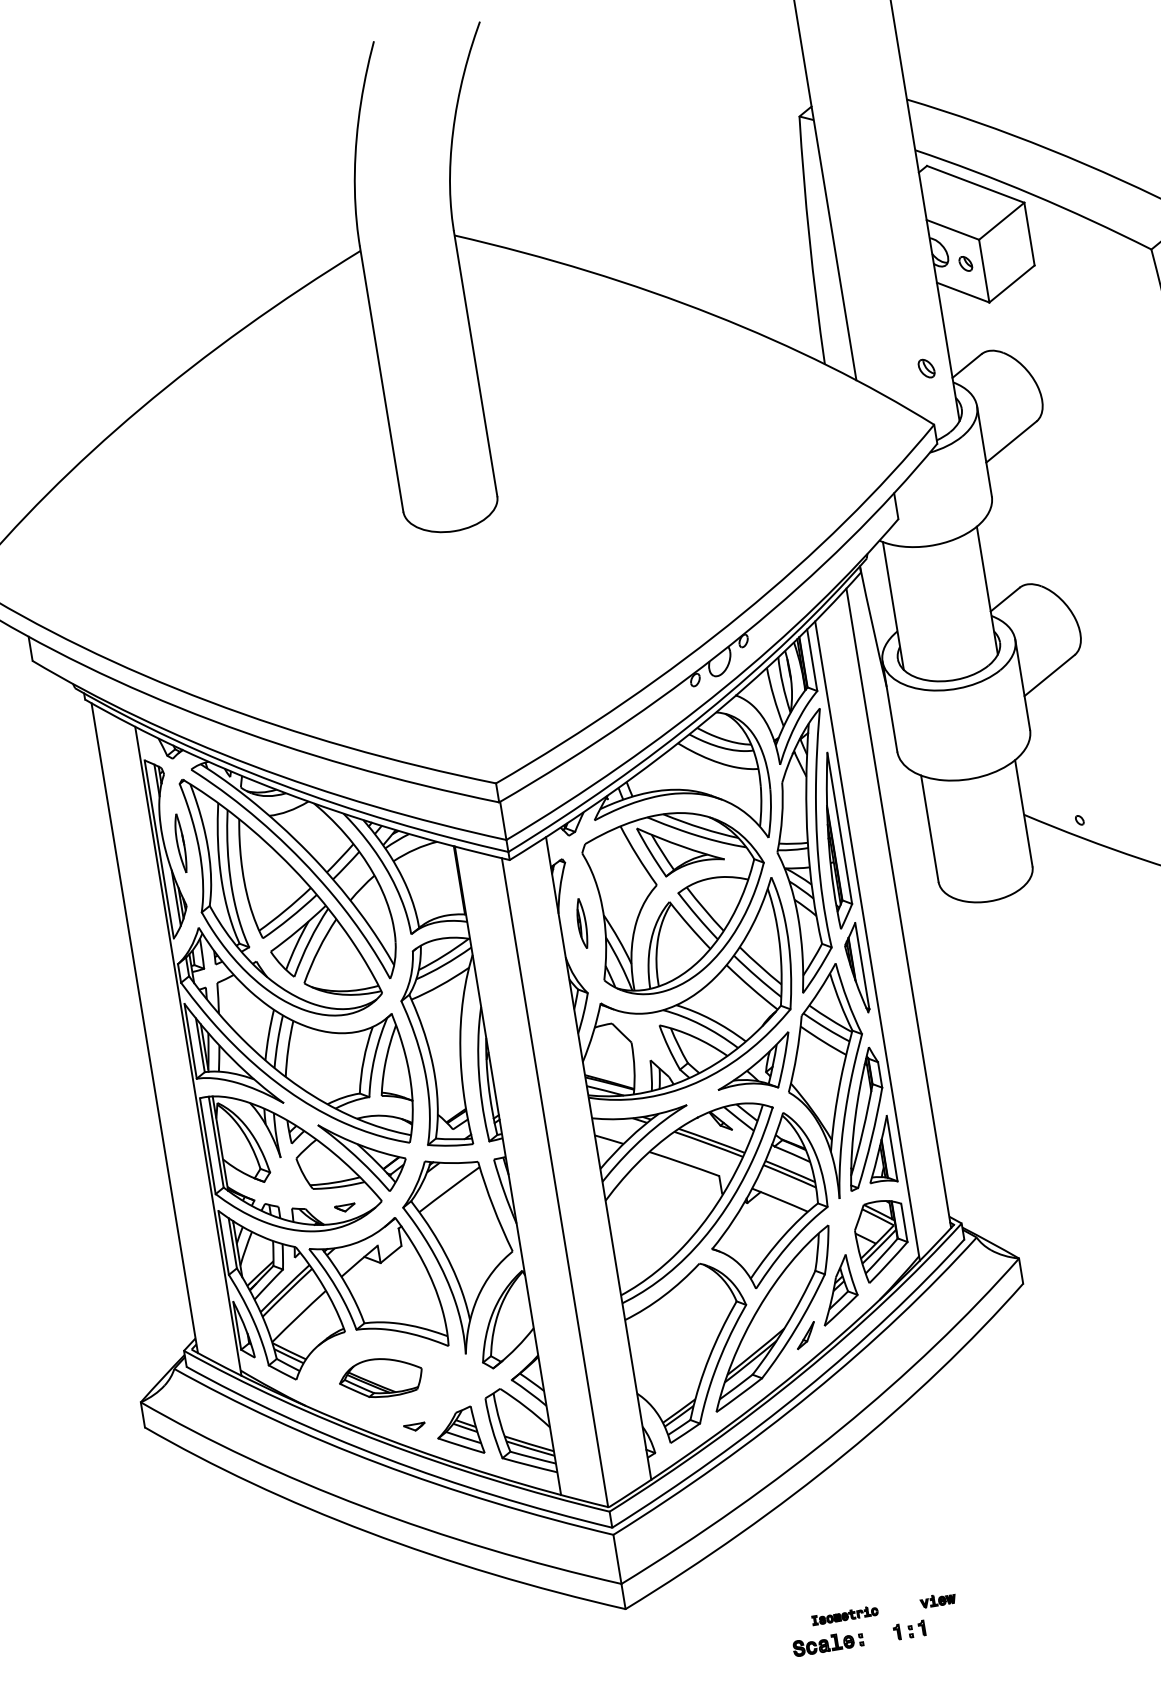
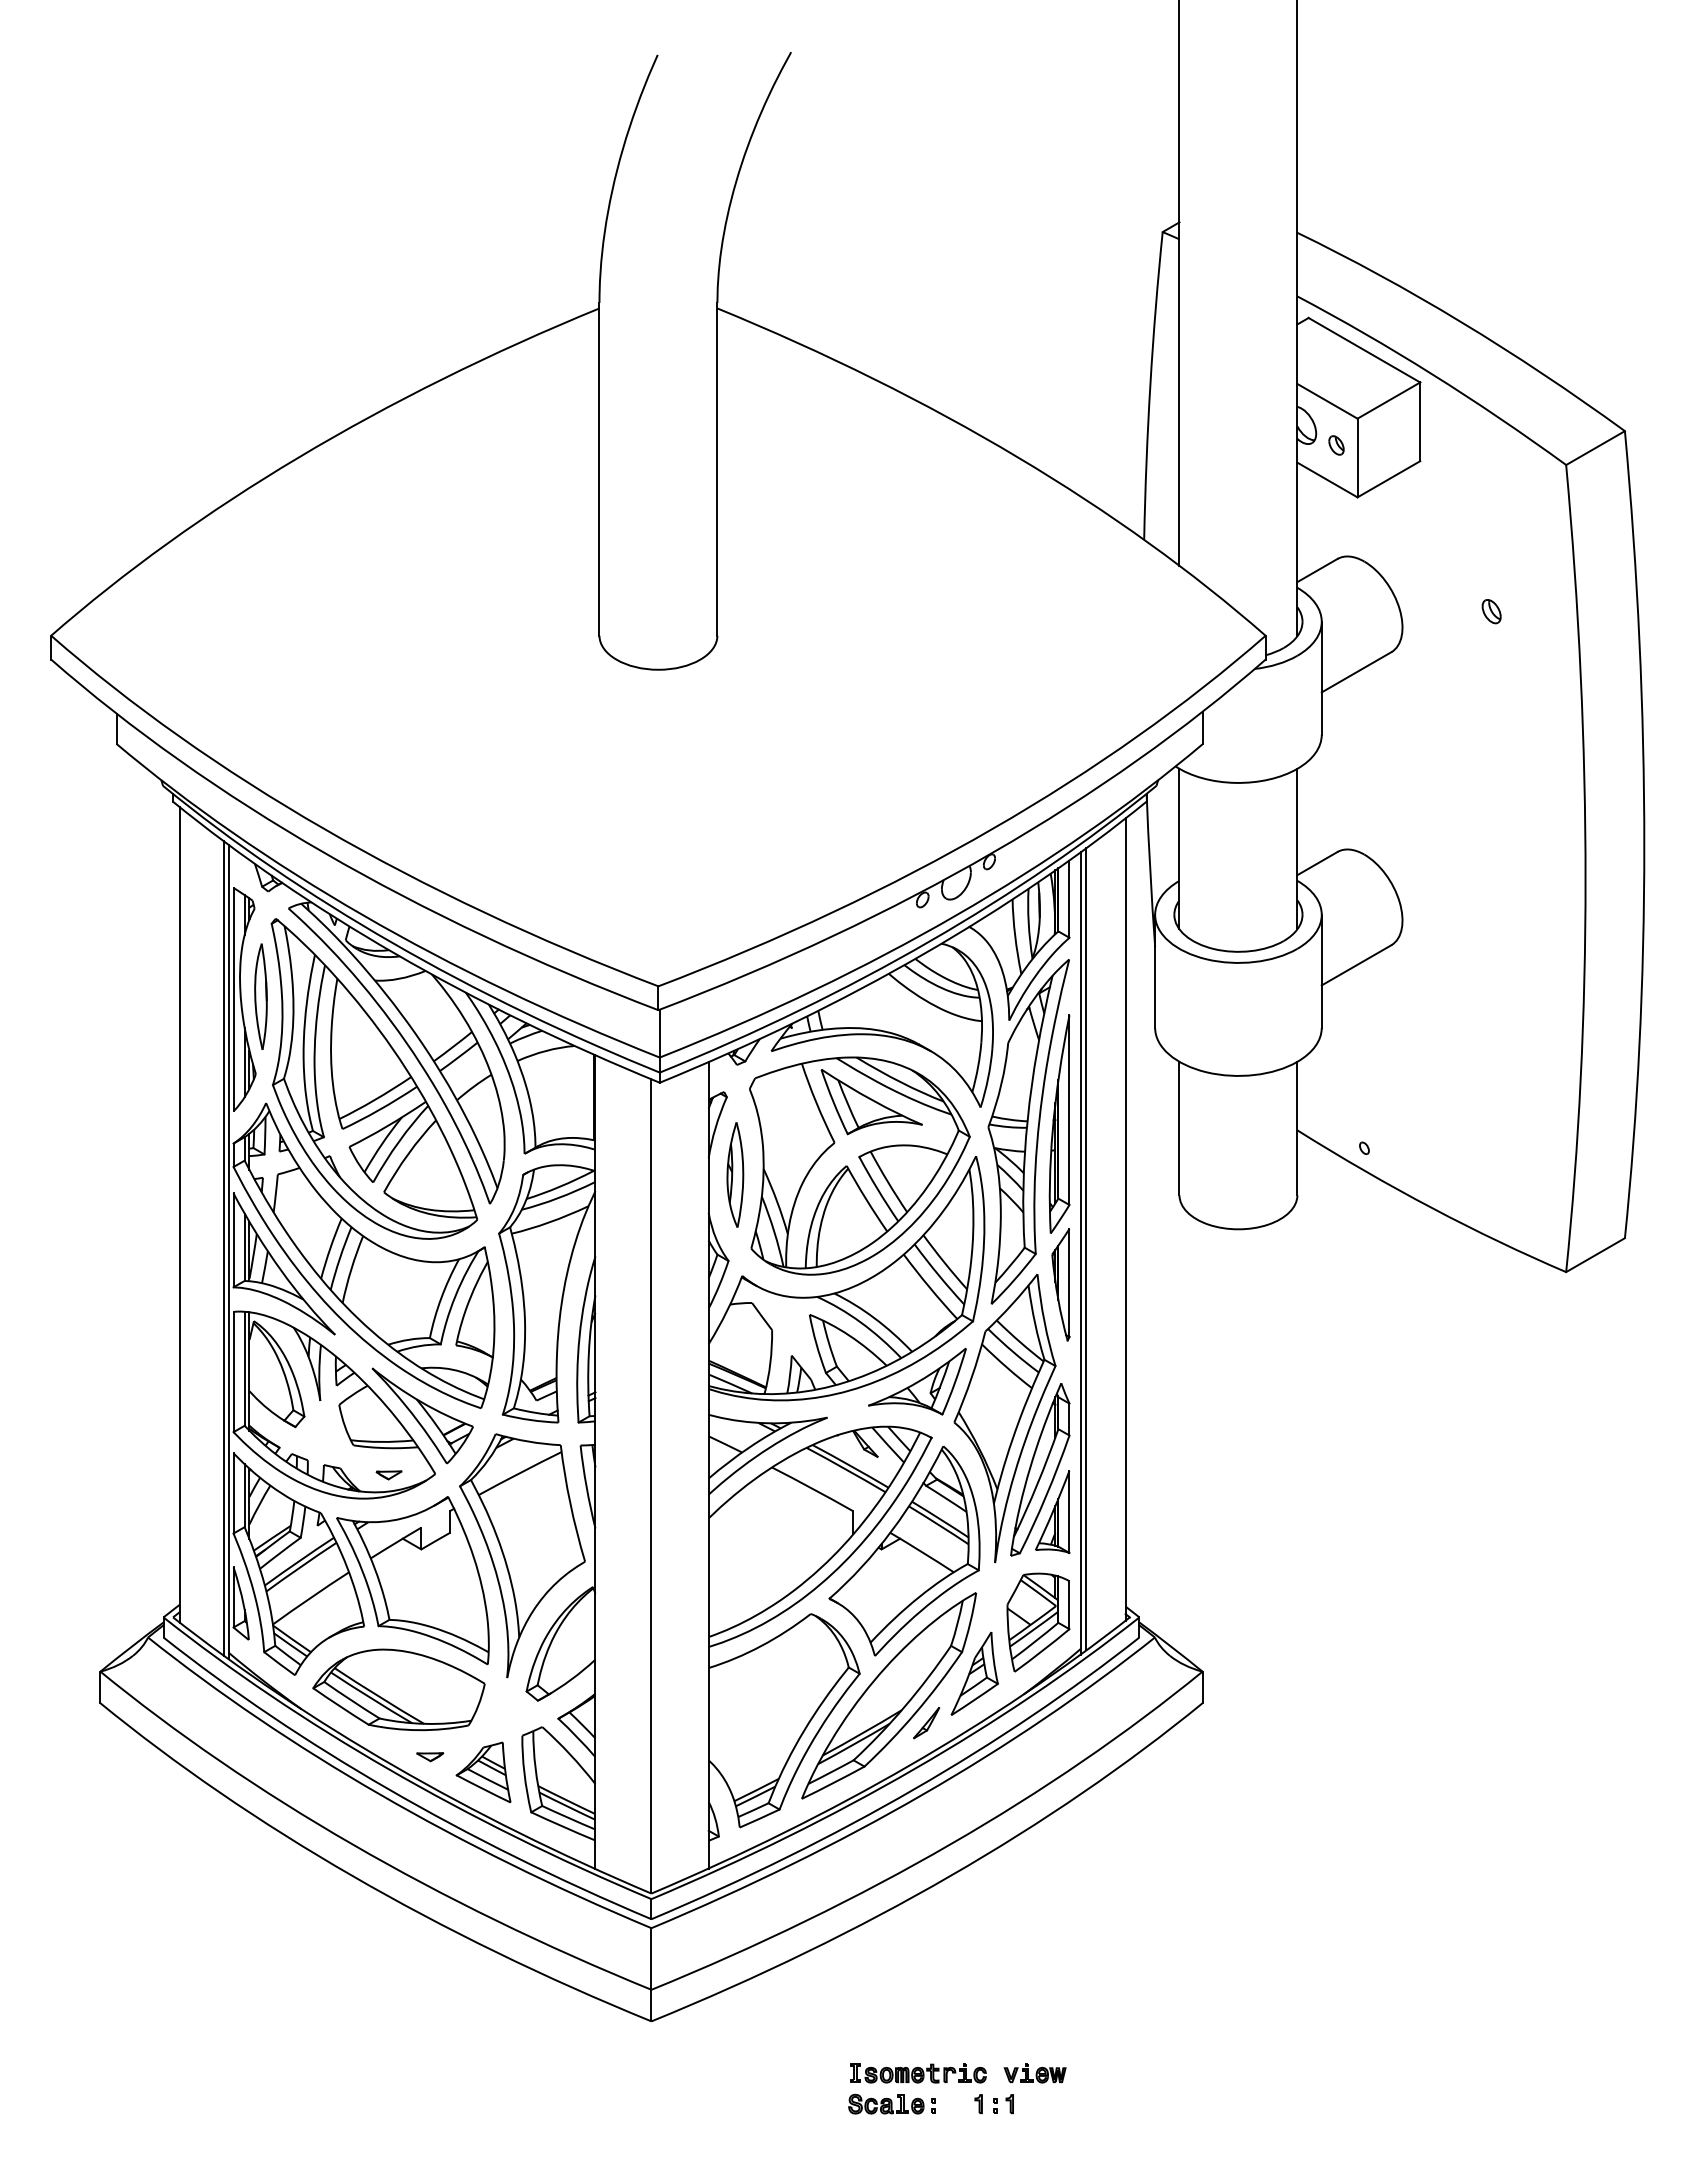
part: (926, 368) -> (1491, 611), moved
part: (180, 843) -> (260, 996), size x1.43
part: (582, 923) -> (735, 1174), size x1.67
line: (871, 937) -> (1086, 1249), added
line: (183, 1049) -> (223, 1248), added
part: (380, 1377) -> (398, 1689), size x1.67
part: (937, 1600) -> (1034, 2073), size x1.43
part: (845, 1615) -> (918, 2073), size x1.67

